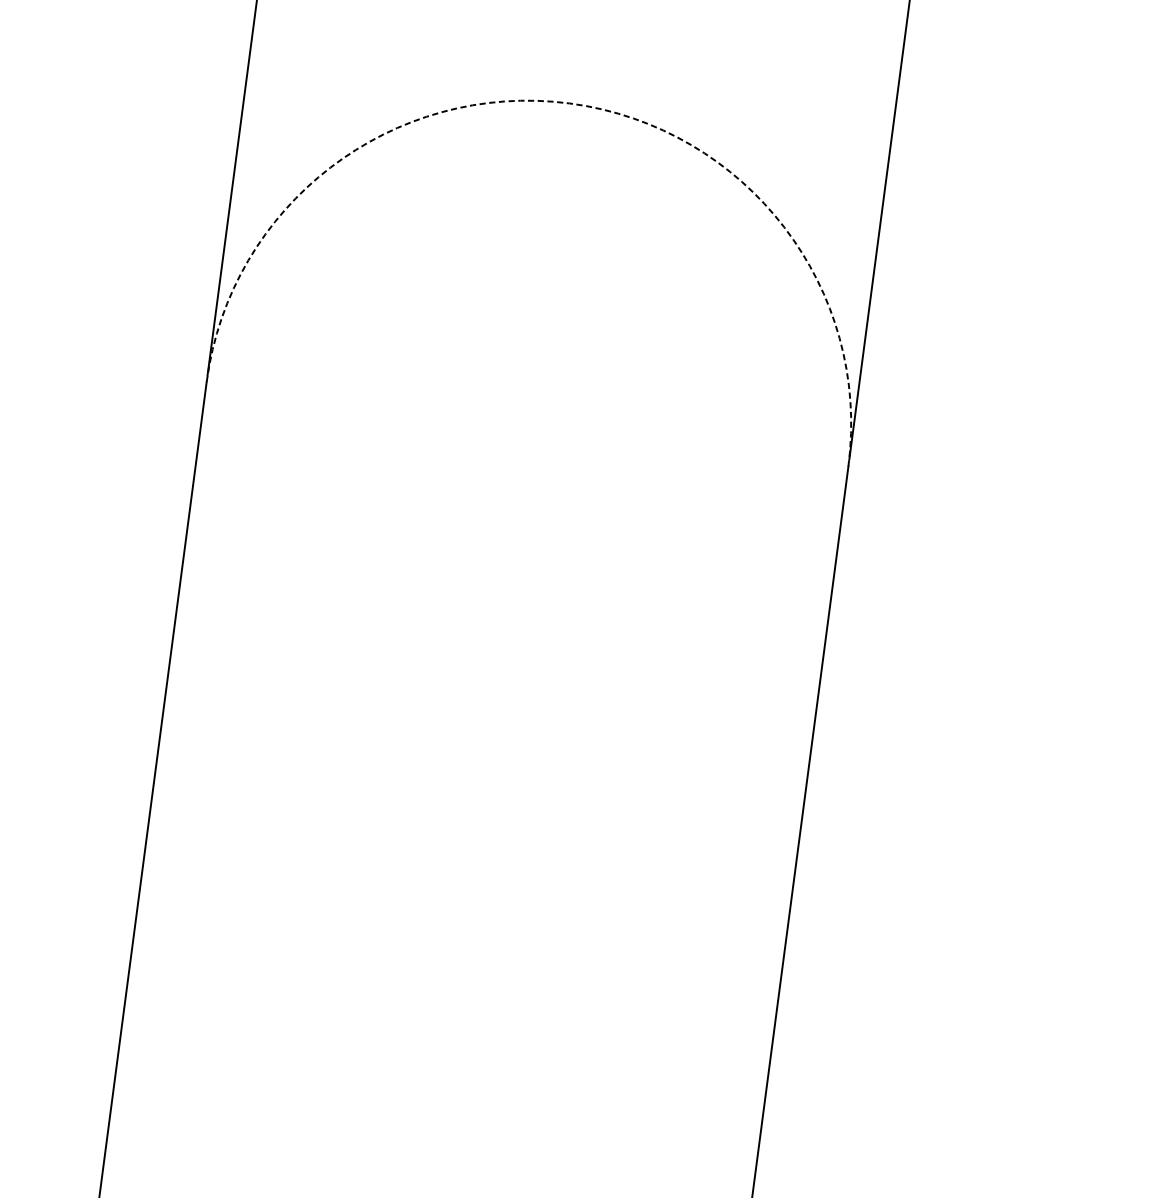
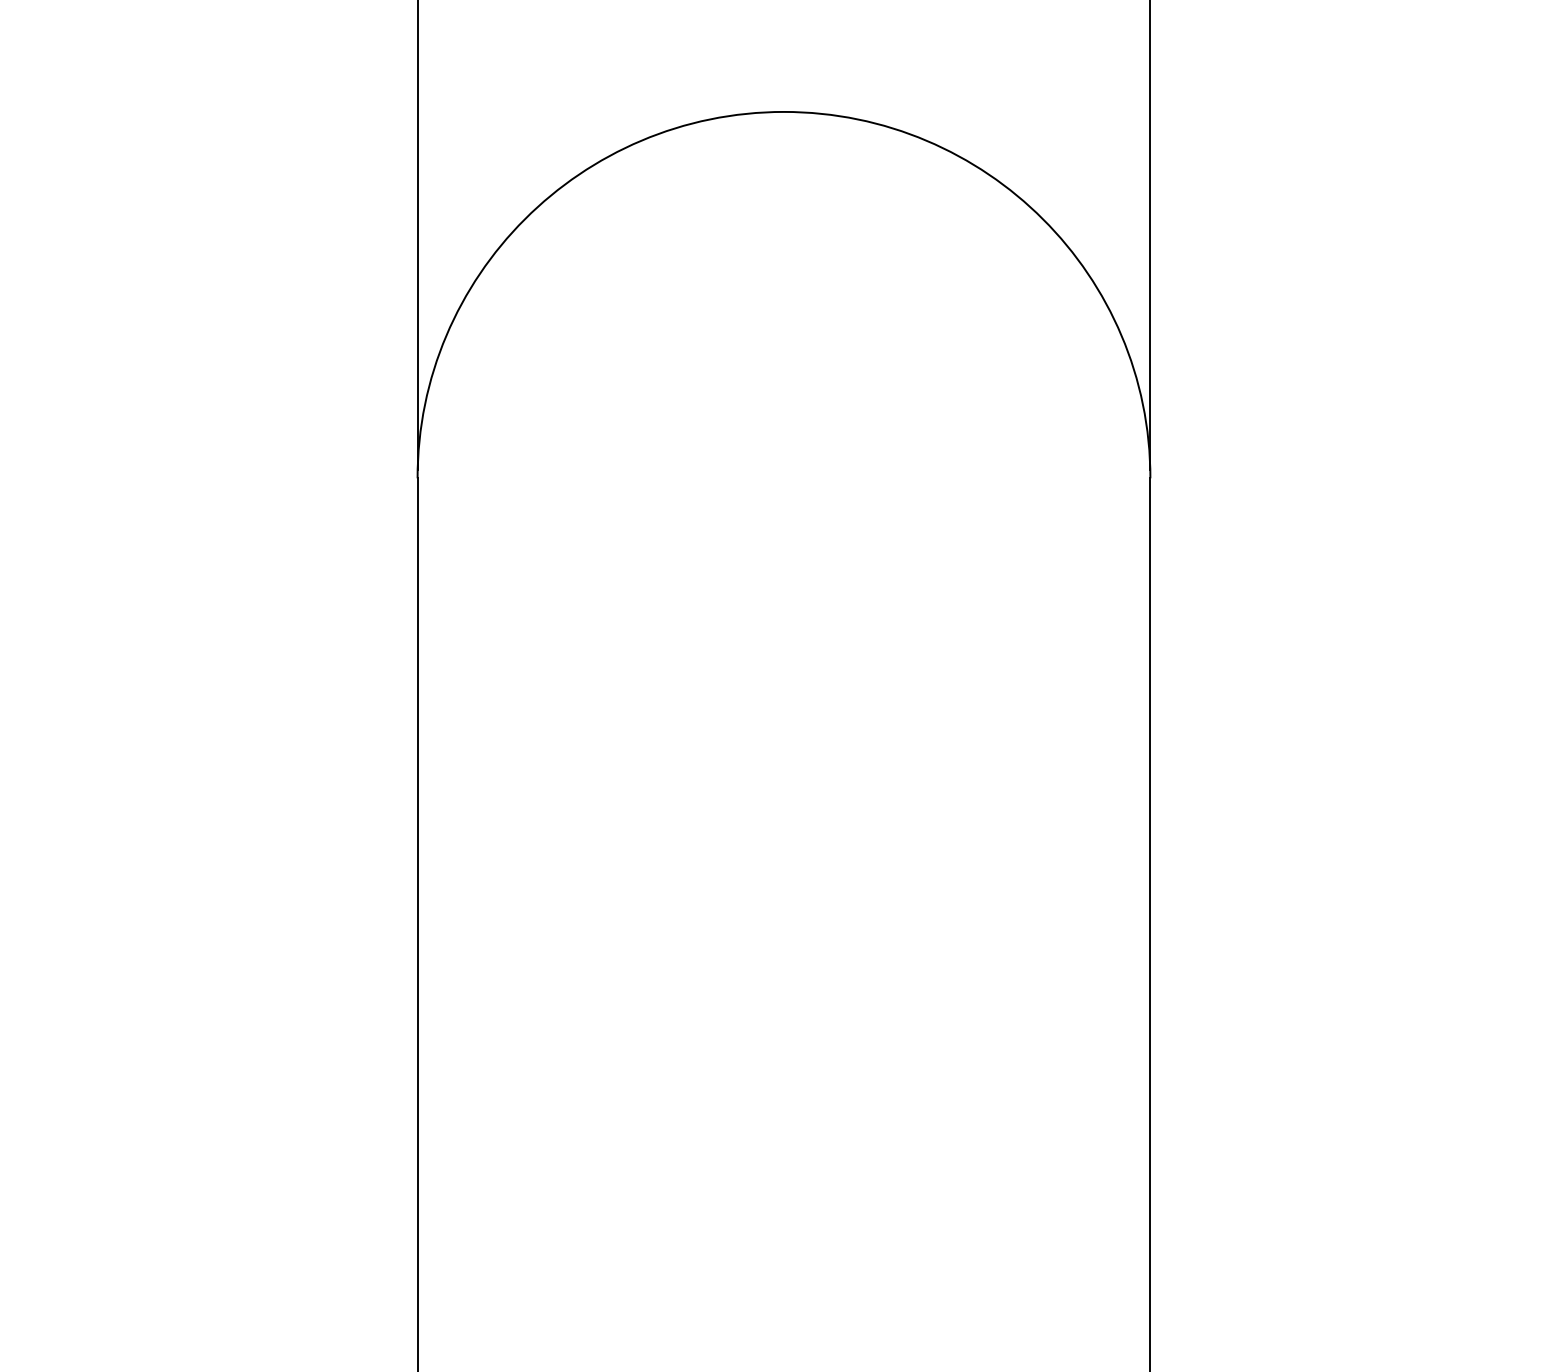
arc: (569, 103) -> (783, 111), dashed -> solid

